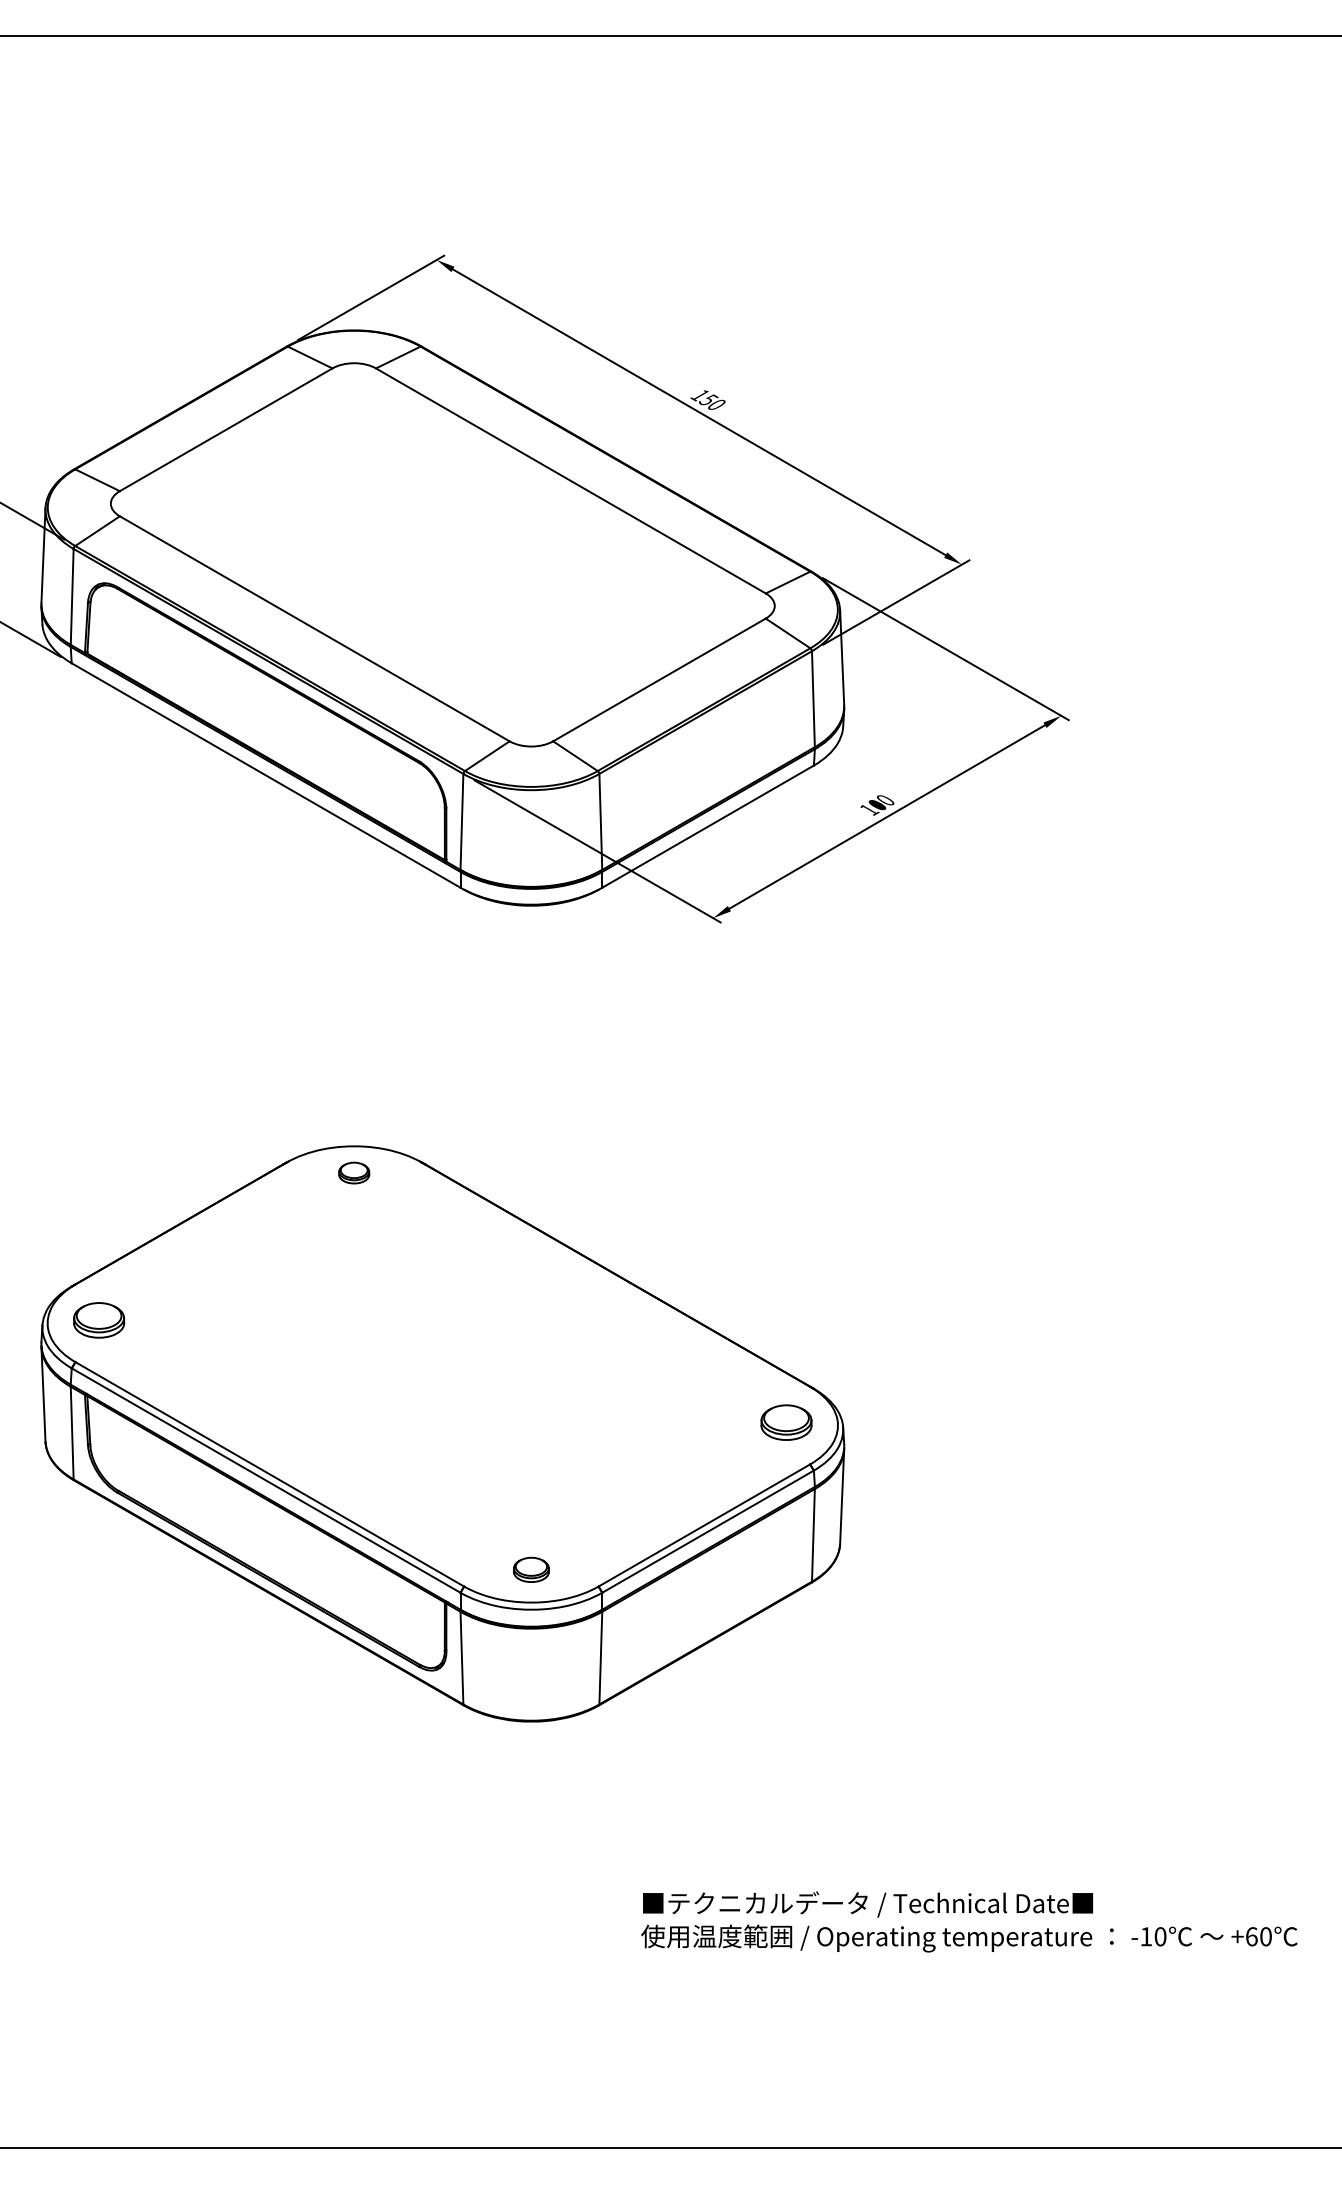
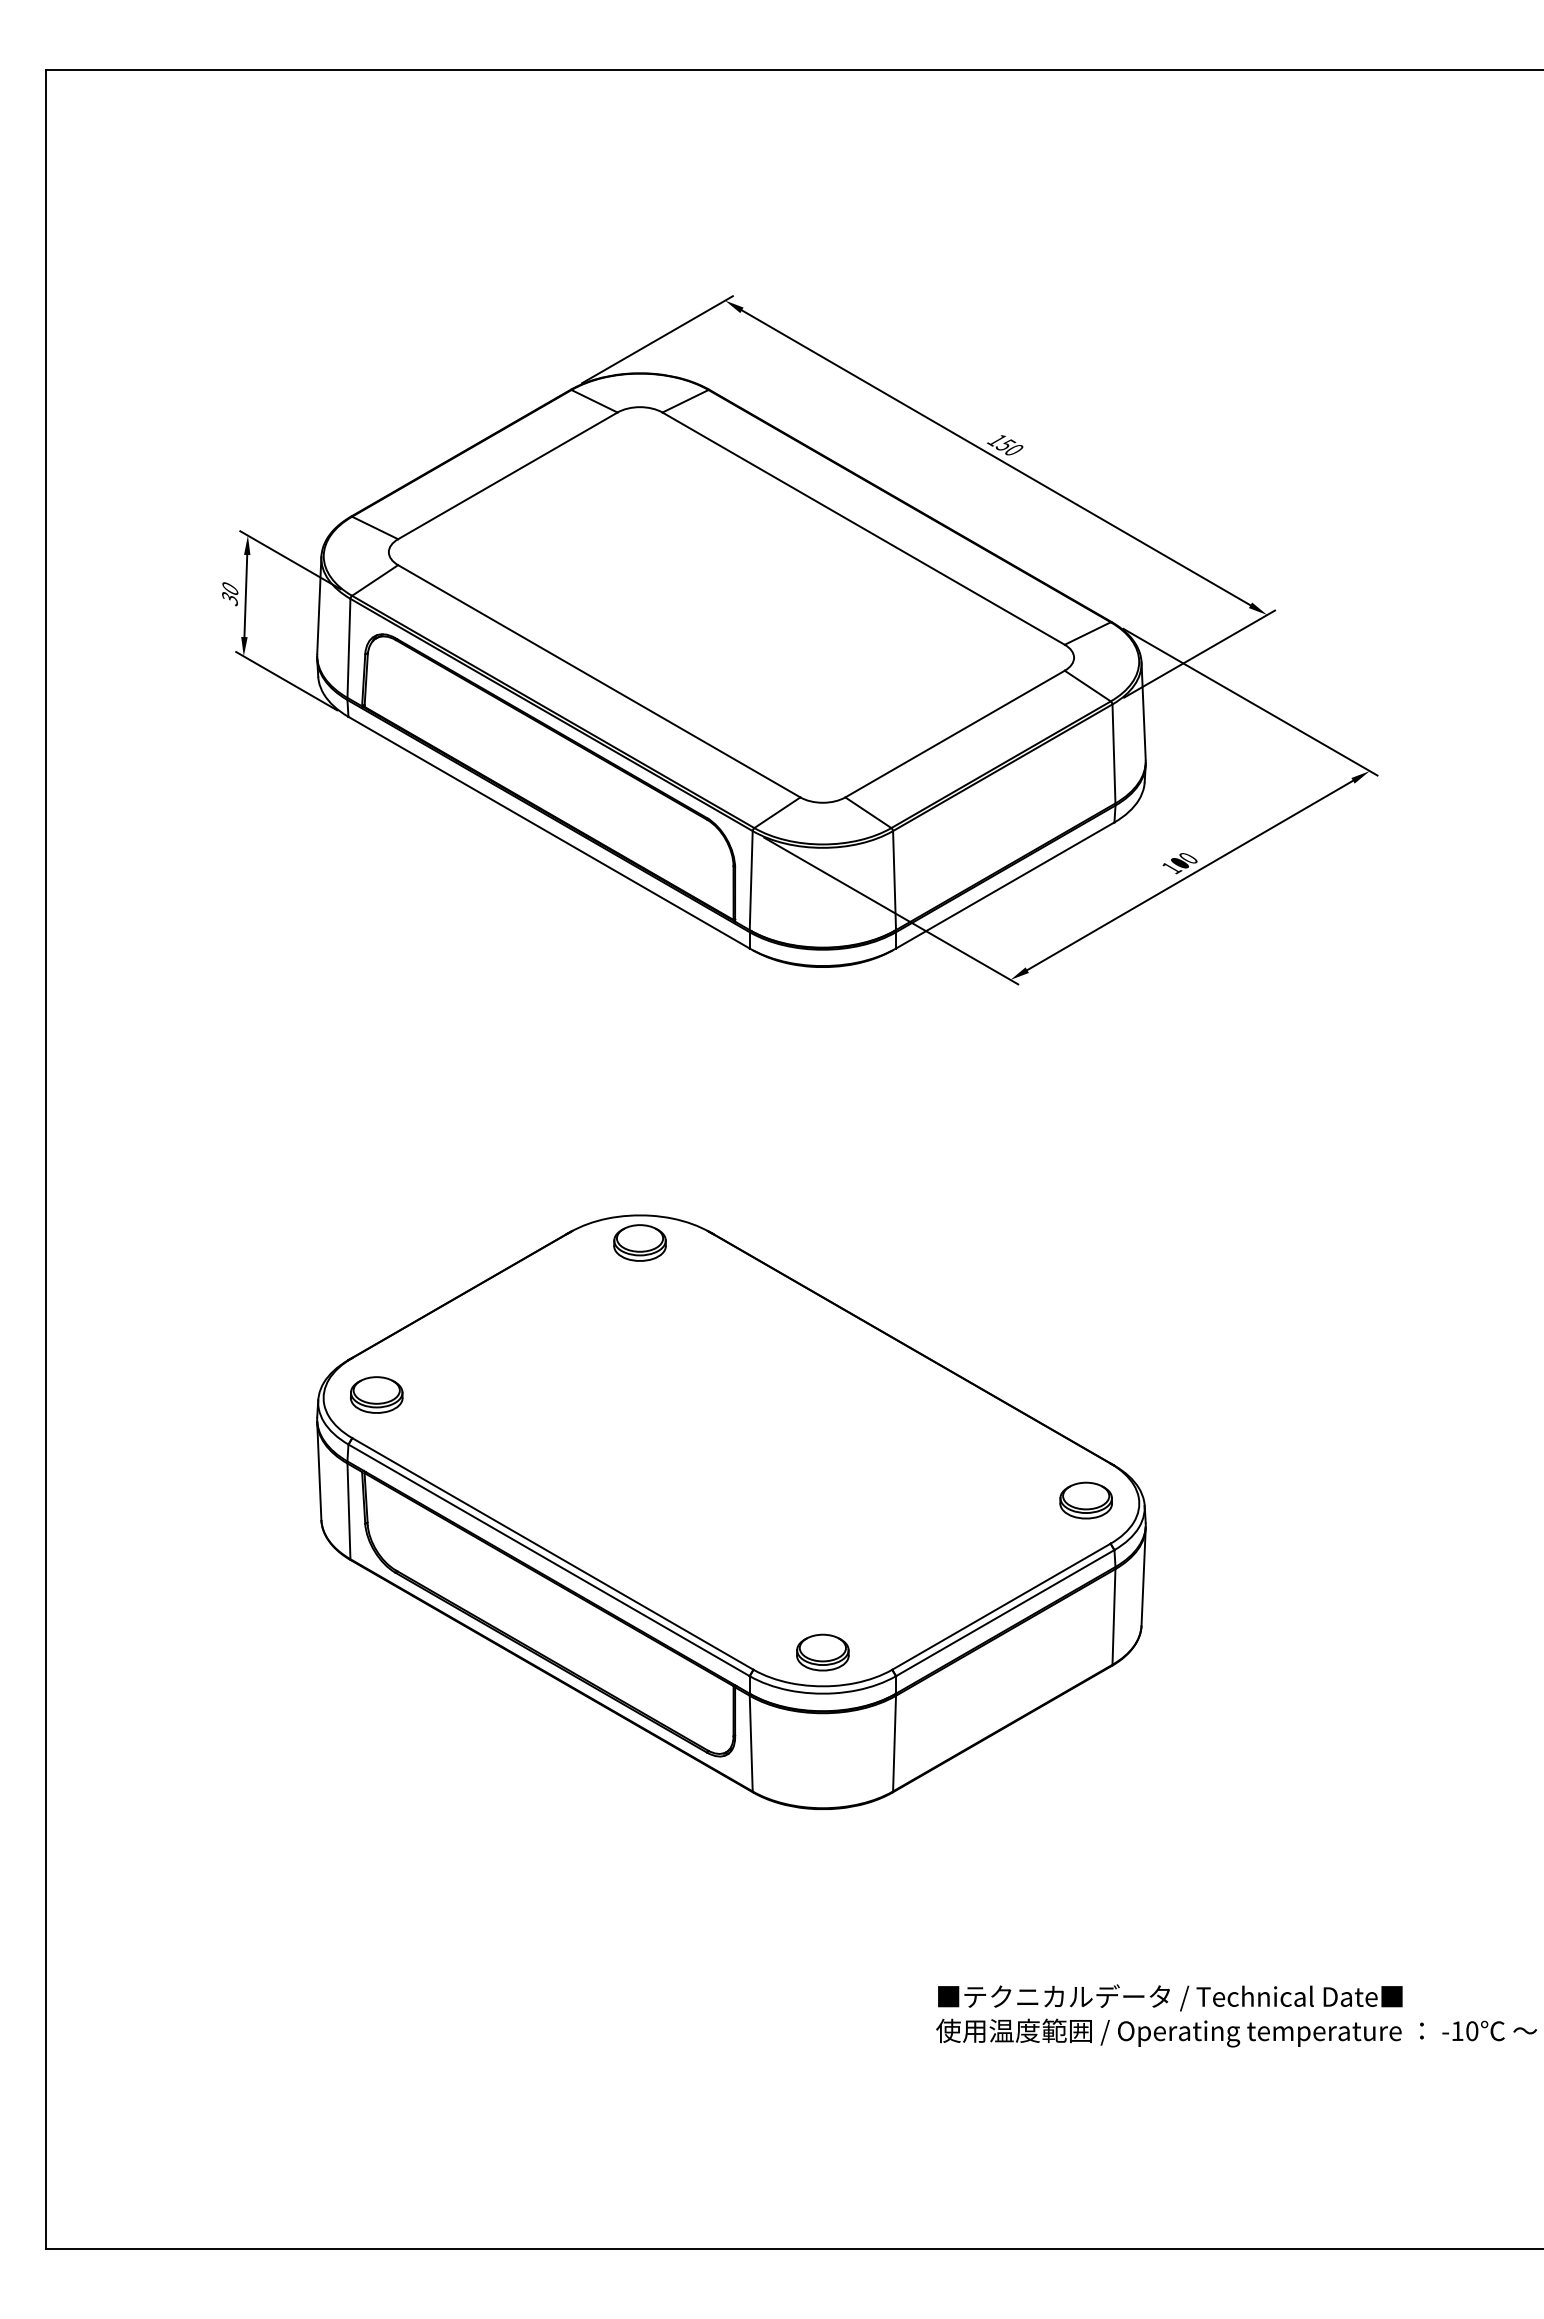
part: (353, 1172) -> (639, 1242), size x1.67
part: (531, 1569) -> (822, 1652), size x1.43

